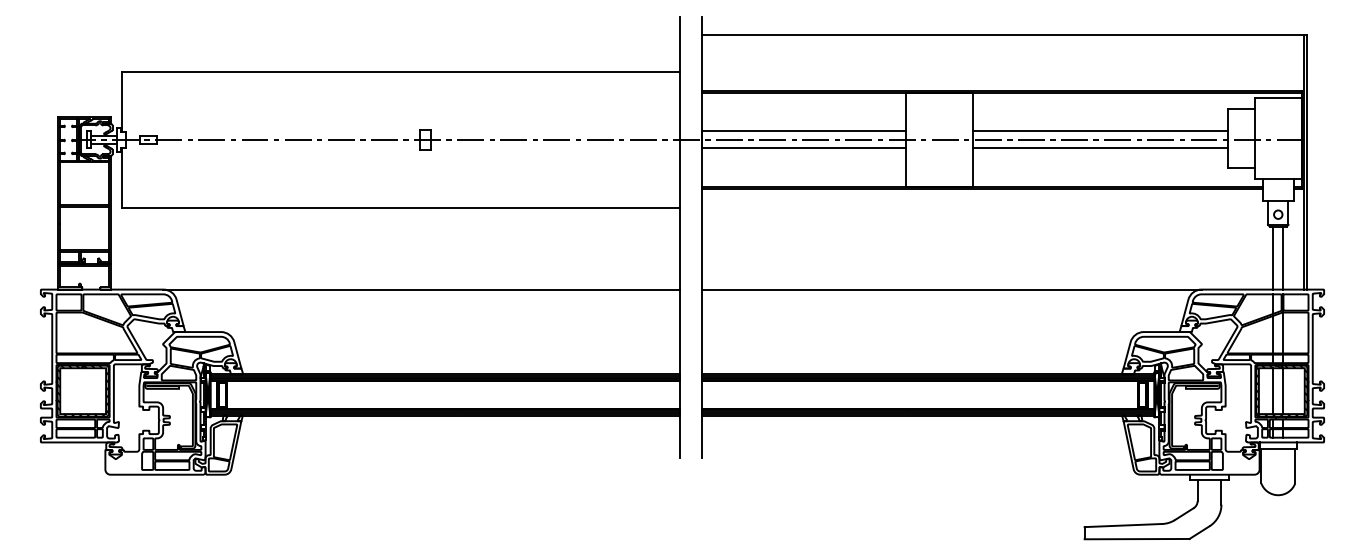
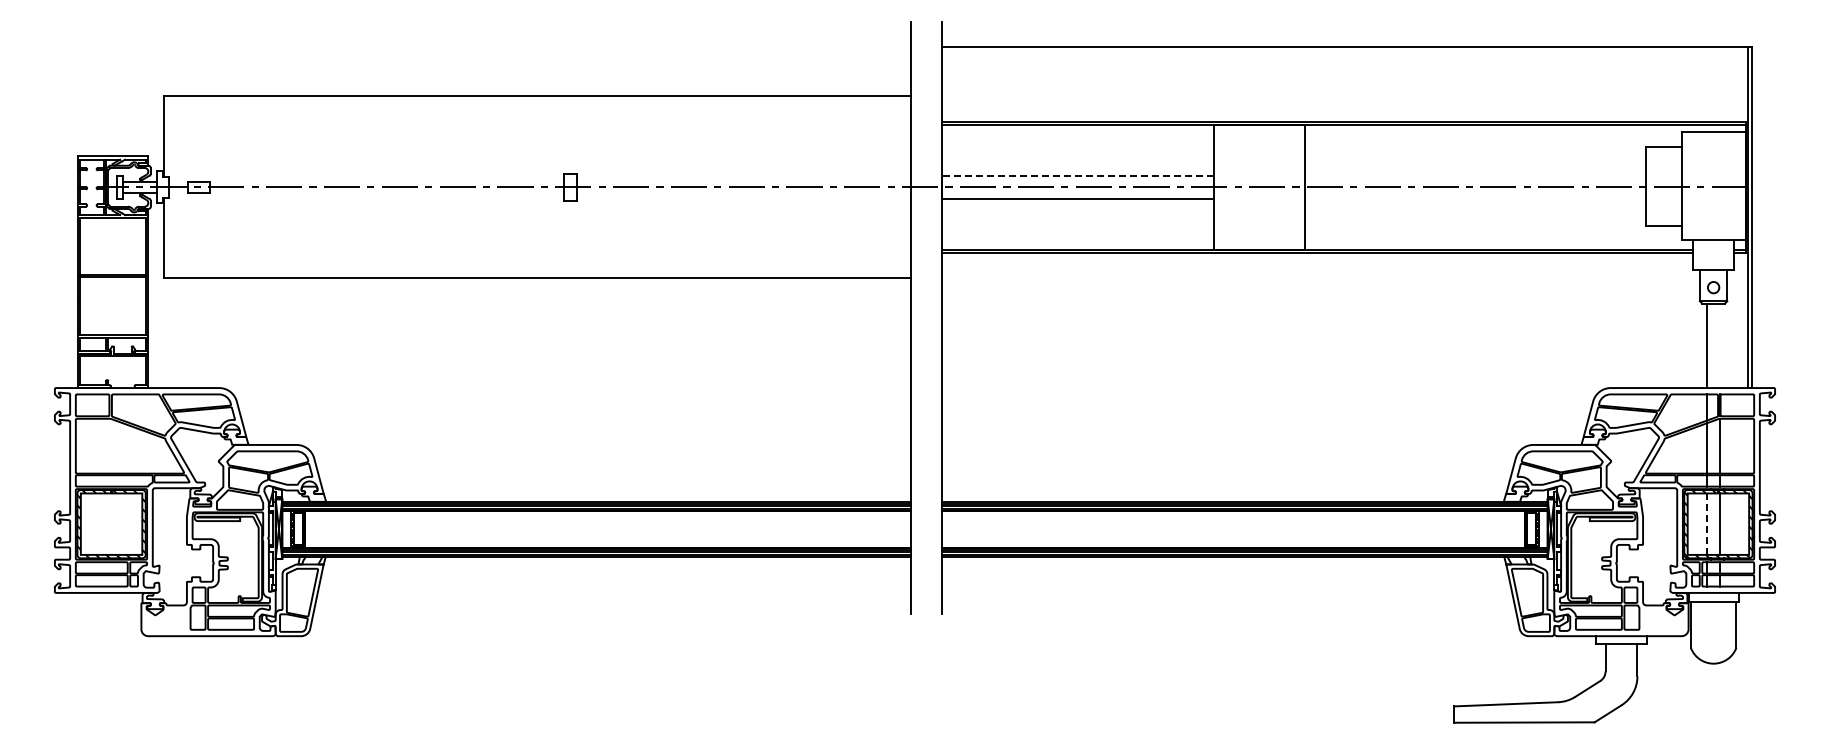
line: (803, 131) -> (1077, 175), solid -> dashed
line: (1100, 131) -> (1475, 175), removed
line: (1100, 148) -> (1475, 198), removed
line: (1283, 257) -> (1720, 345), removed
line: (421, 289) -> (565, 388), removed
line: (951, 289) -> (1275, 388), removed
line: (1272, 391) -> (1706, 524), solid -> dashed

